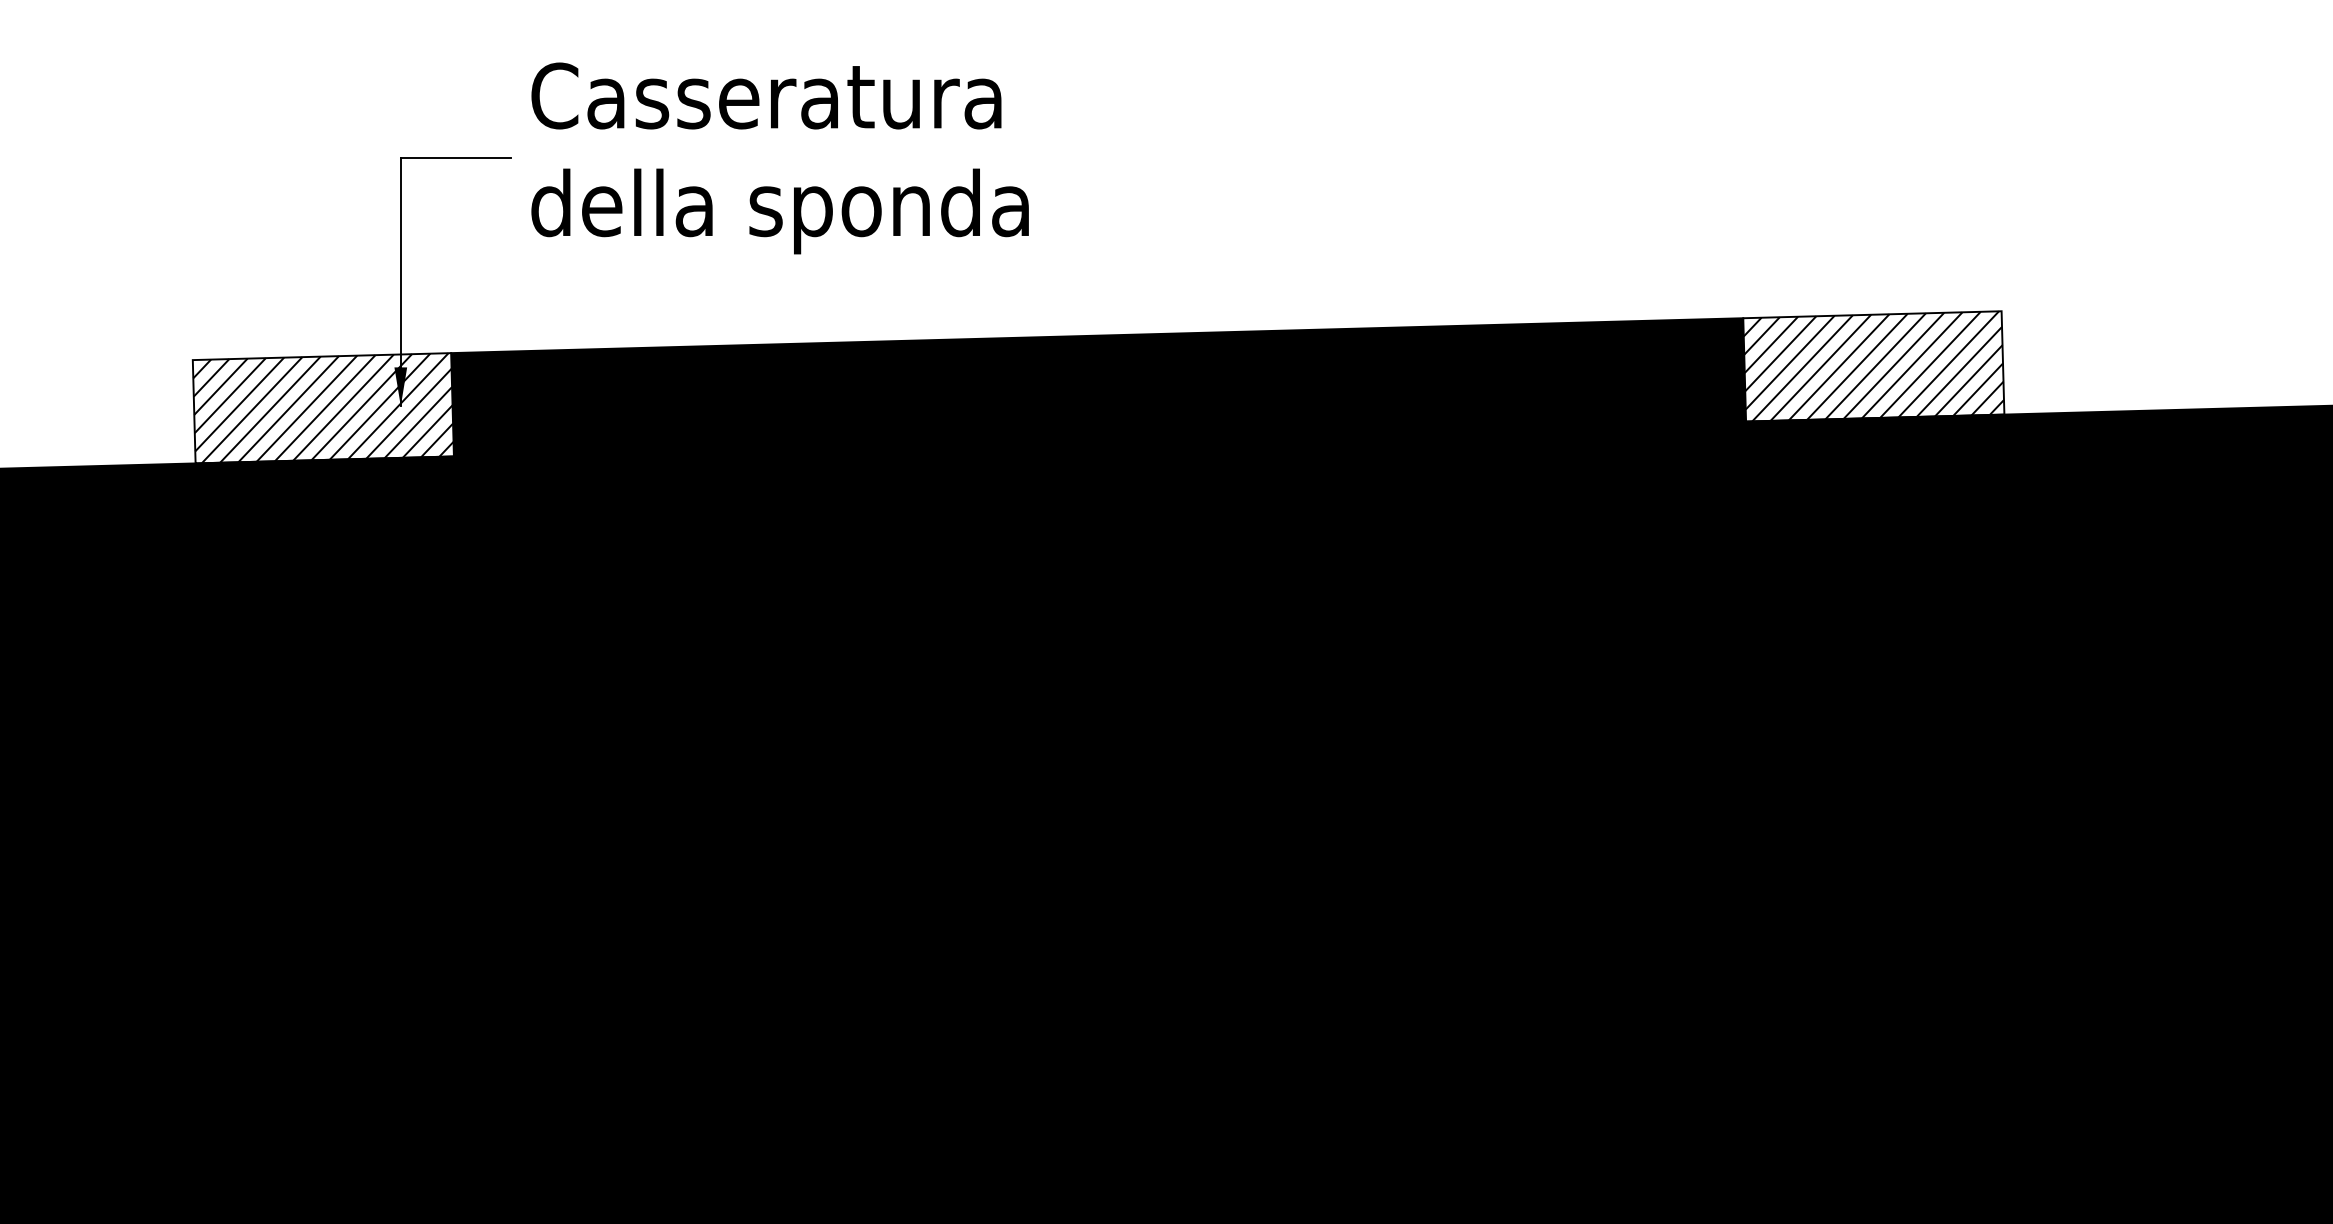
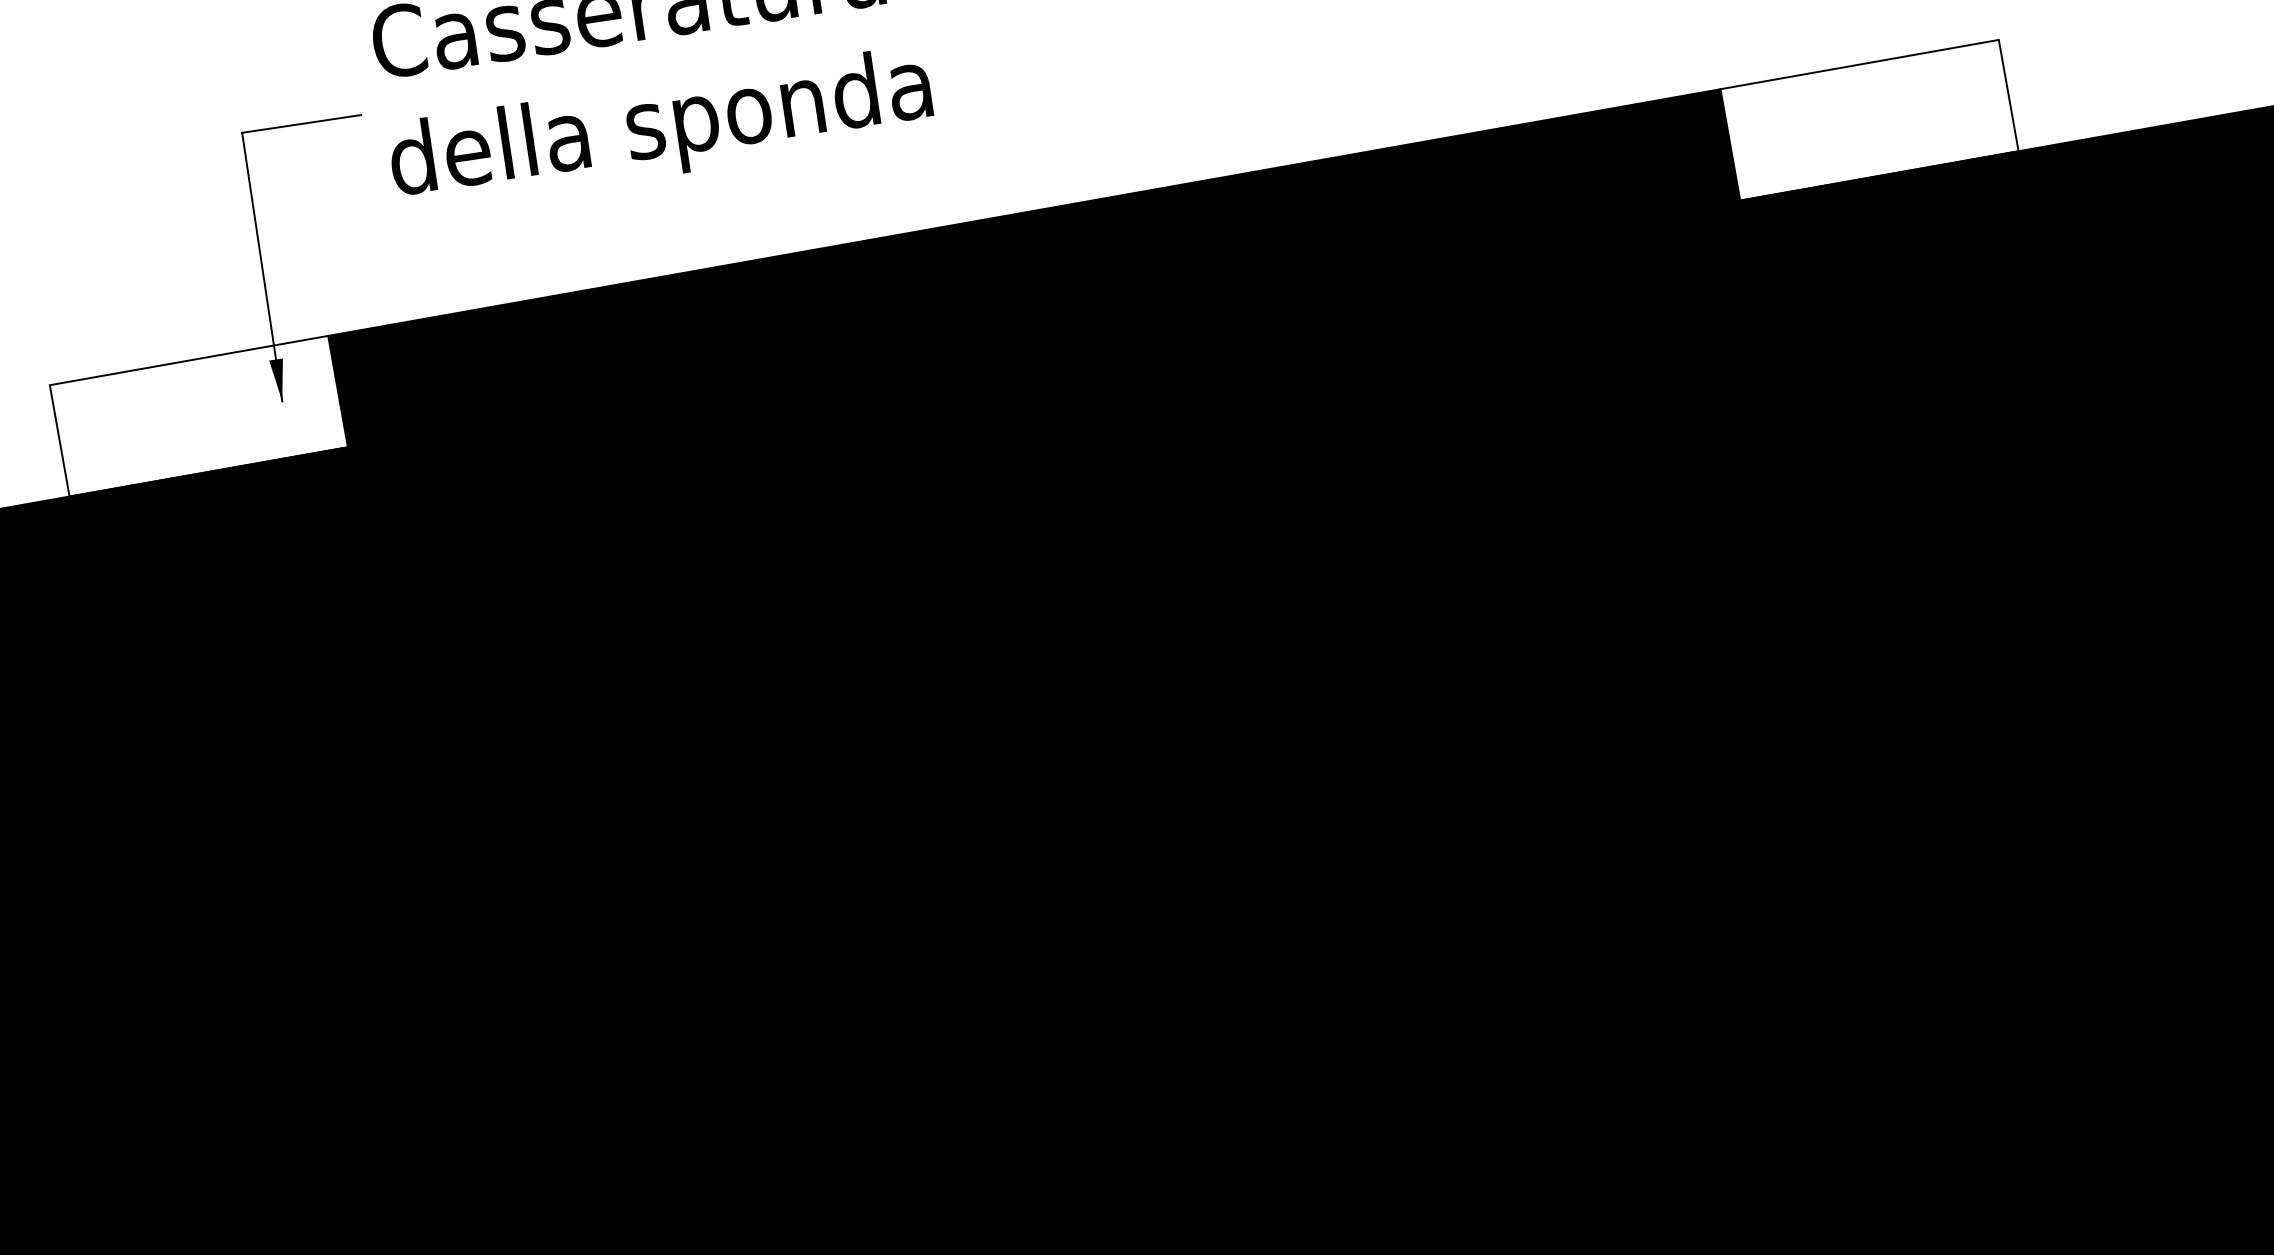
hatch: (1873, 366) -> (1869, 120), removed
hatch: (322, 408) -> (197, 416), removed

